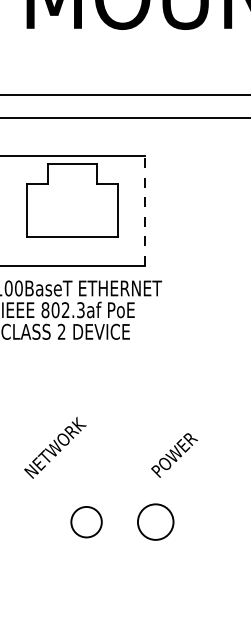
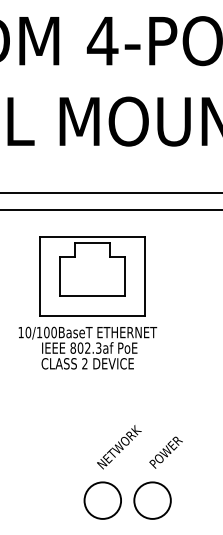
line: (145, 210) -> (145, 276), dashed -> solid
text: (55, 448) -> (119, 447), moved
circle: (86, 521) -> (102, 500), size x1.67
circle: (155, 521) -> (152, 500), size x1.43

